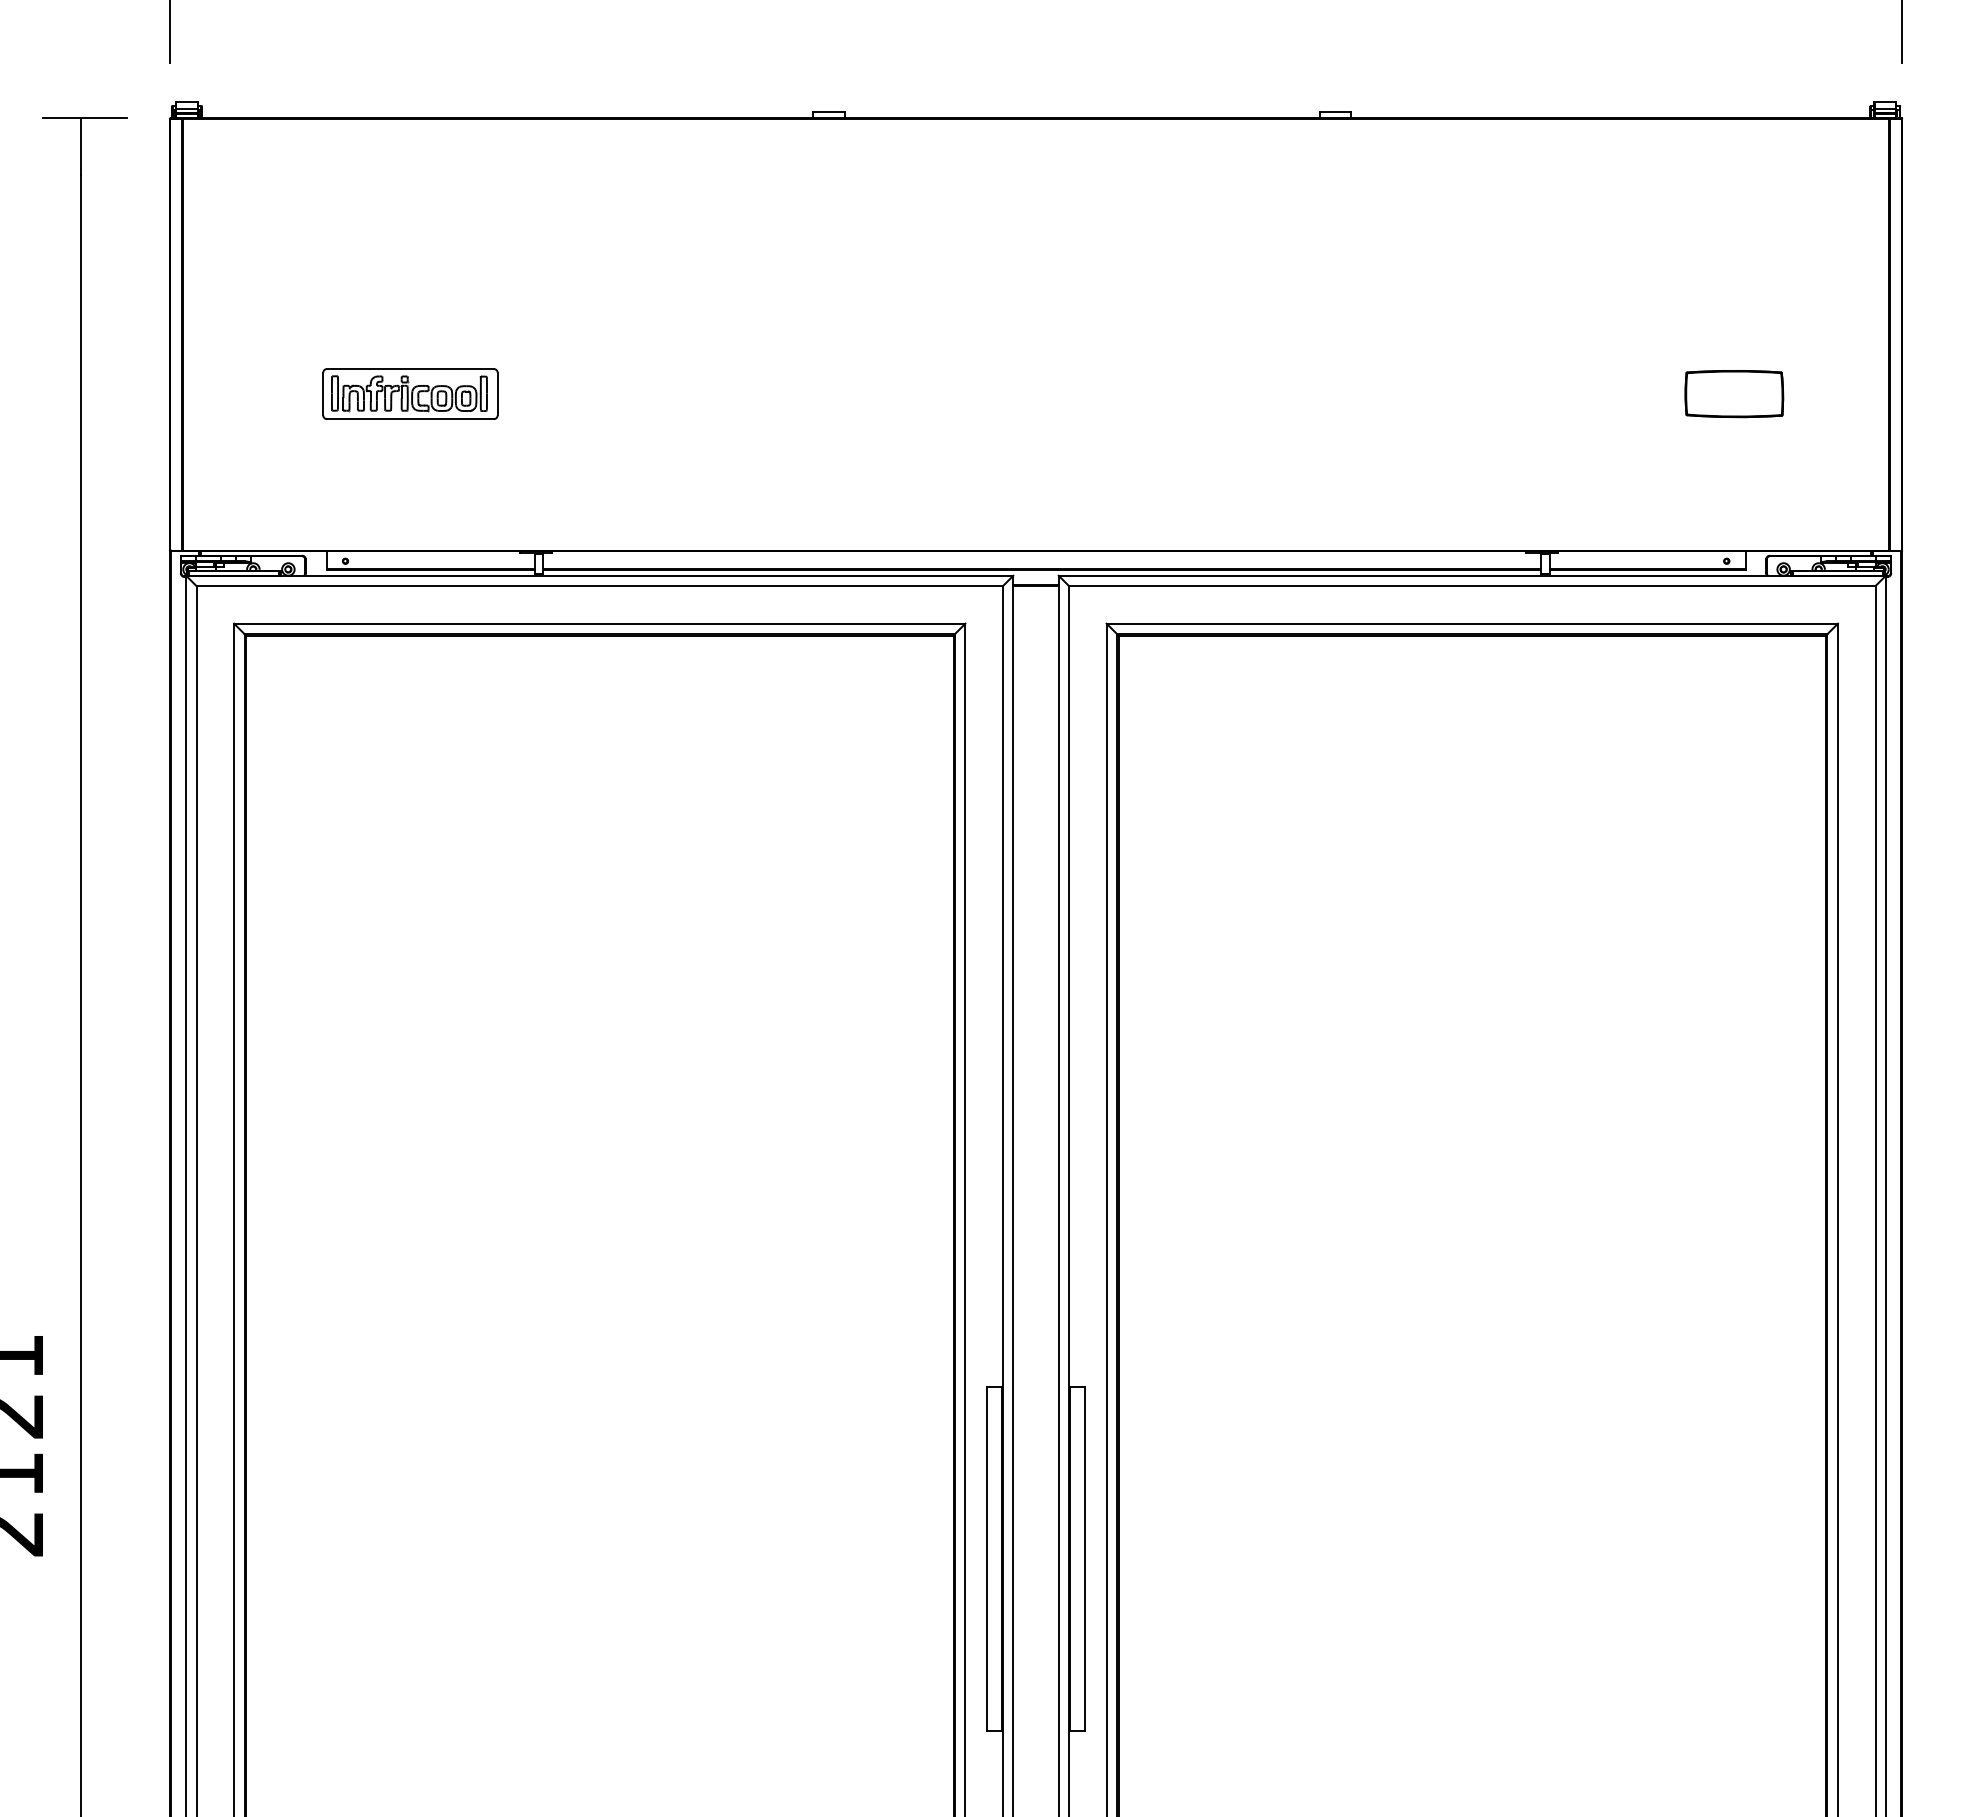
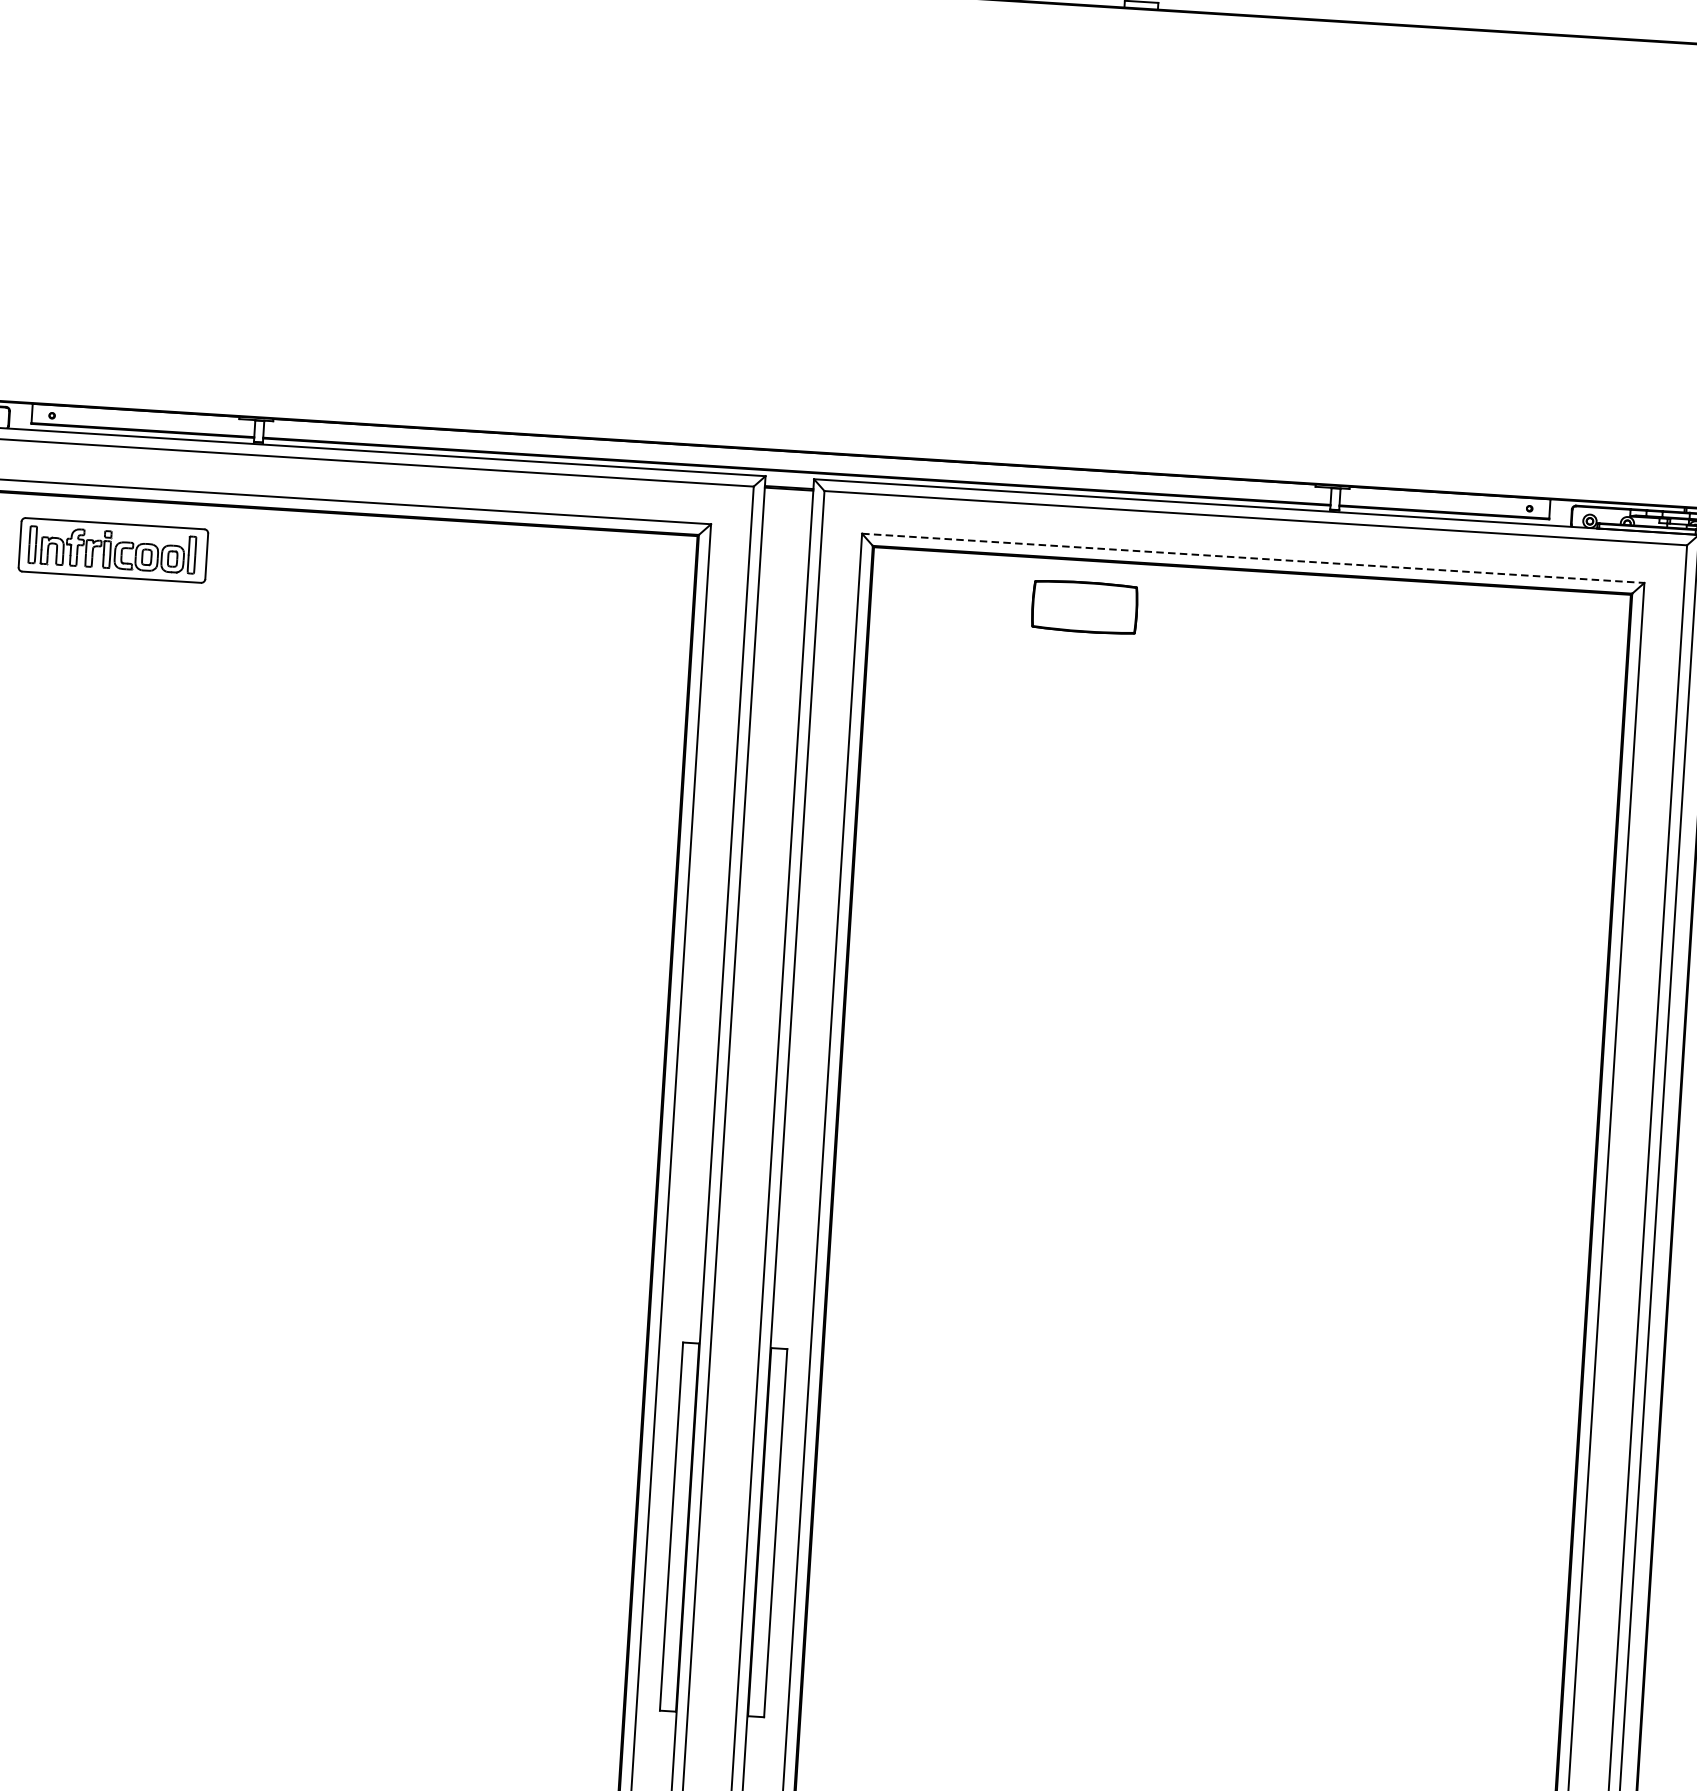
part: (410, 393) -> (113, 549), moved
part: (1734, 394) -> (1084, 607), moved
line: (1472, 623) -> (1253, 558), solid -> dashed

